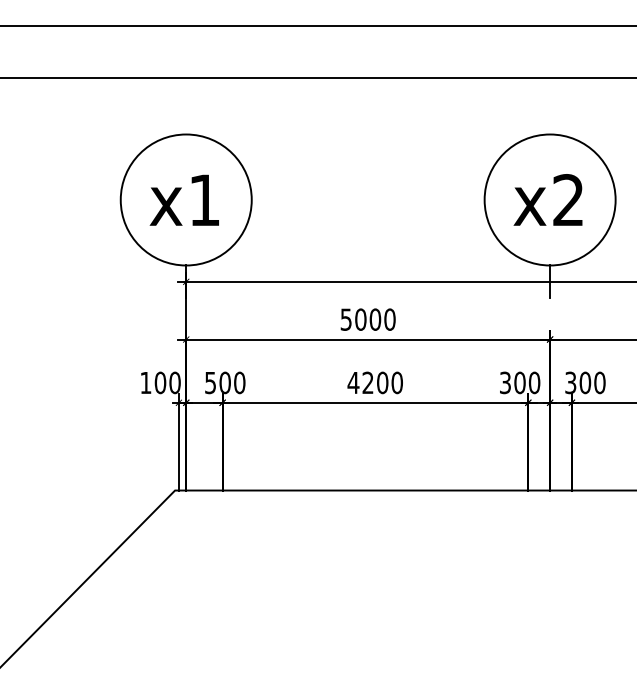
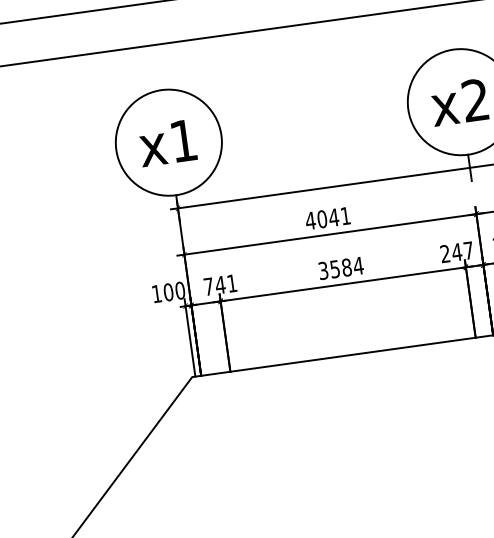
text: (367, 319) -> (327, 218), 5000 -> 4041
text: (225, 382) -> (220, 284), 500 -> 741
text: (375, 382) -> (341, 268), 4200 -> 3584
text: (520, 382) -> (457, 251), 300 -> 247

